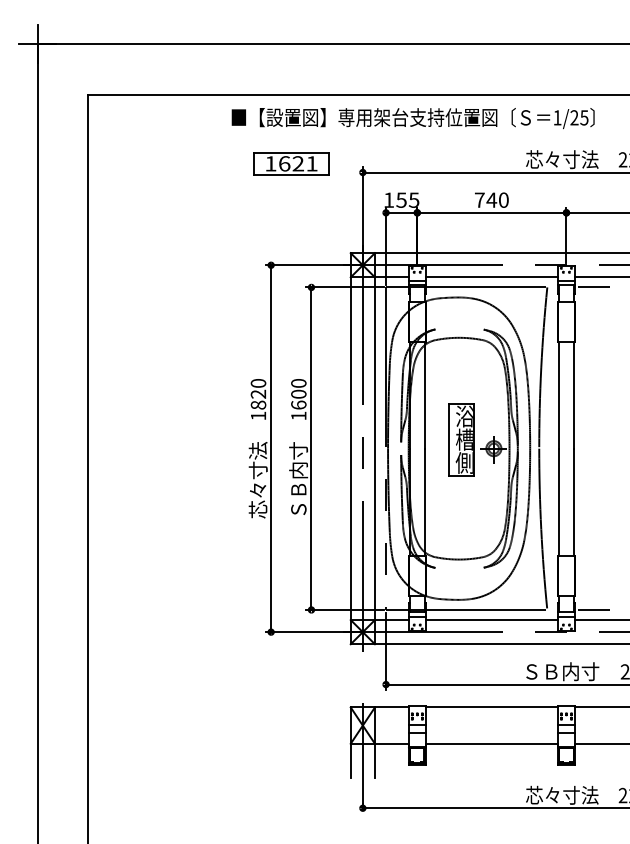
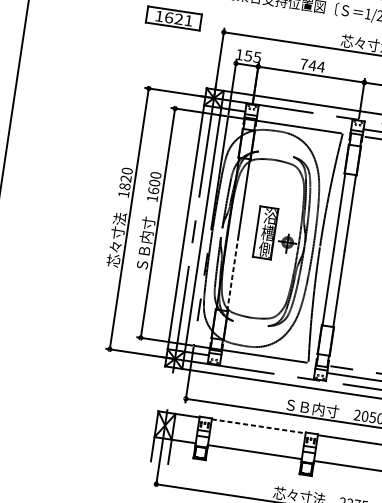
text: (503, 199) -> (320, 66), 740 -> 744
line: (491, 277) -> (304, 120), removed
line: (424, 501) -> (232, 272), solid -> dashed
line: (491, 620) -> (267, 364), removed
line: (492, 707) -> (259, 426), solid -> dashed

